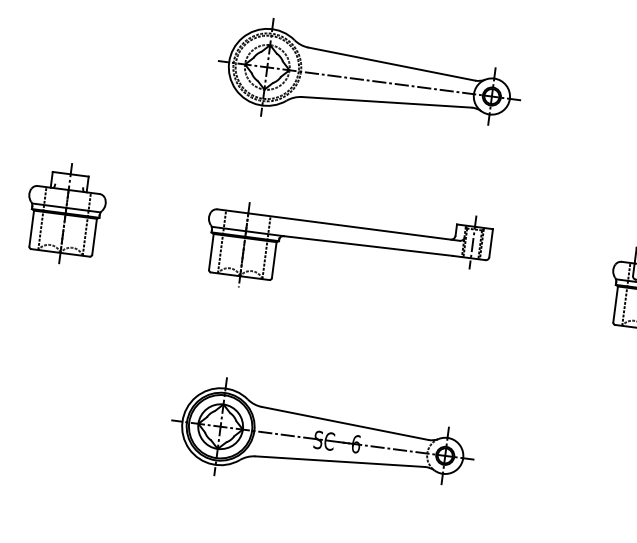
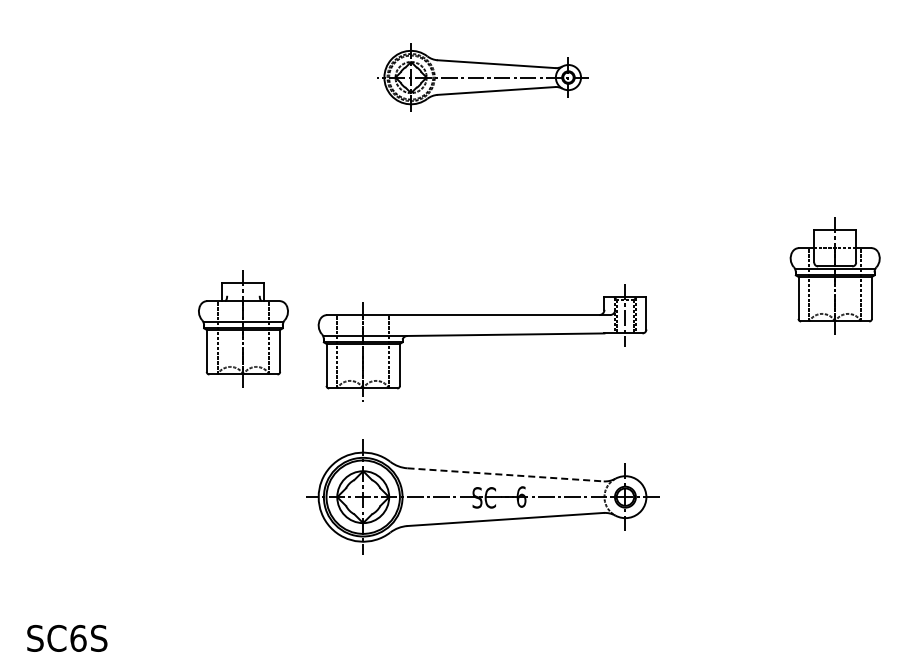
part: (369, 80) -> (482, 77), size x0.6
part: (65, 213) -> (243, 328), moved
part: (348, 244) -> (482, 335), moved
line: (345, 423) -> (506, 474), solid -> dashed

